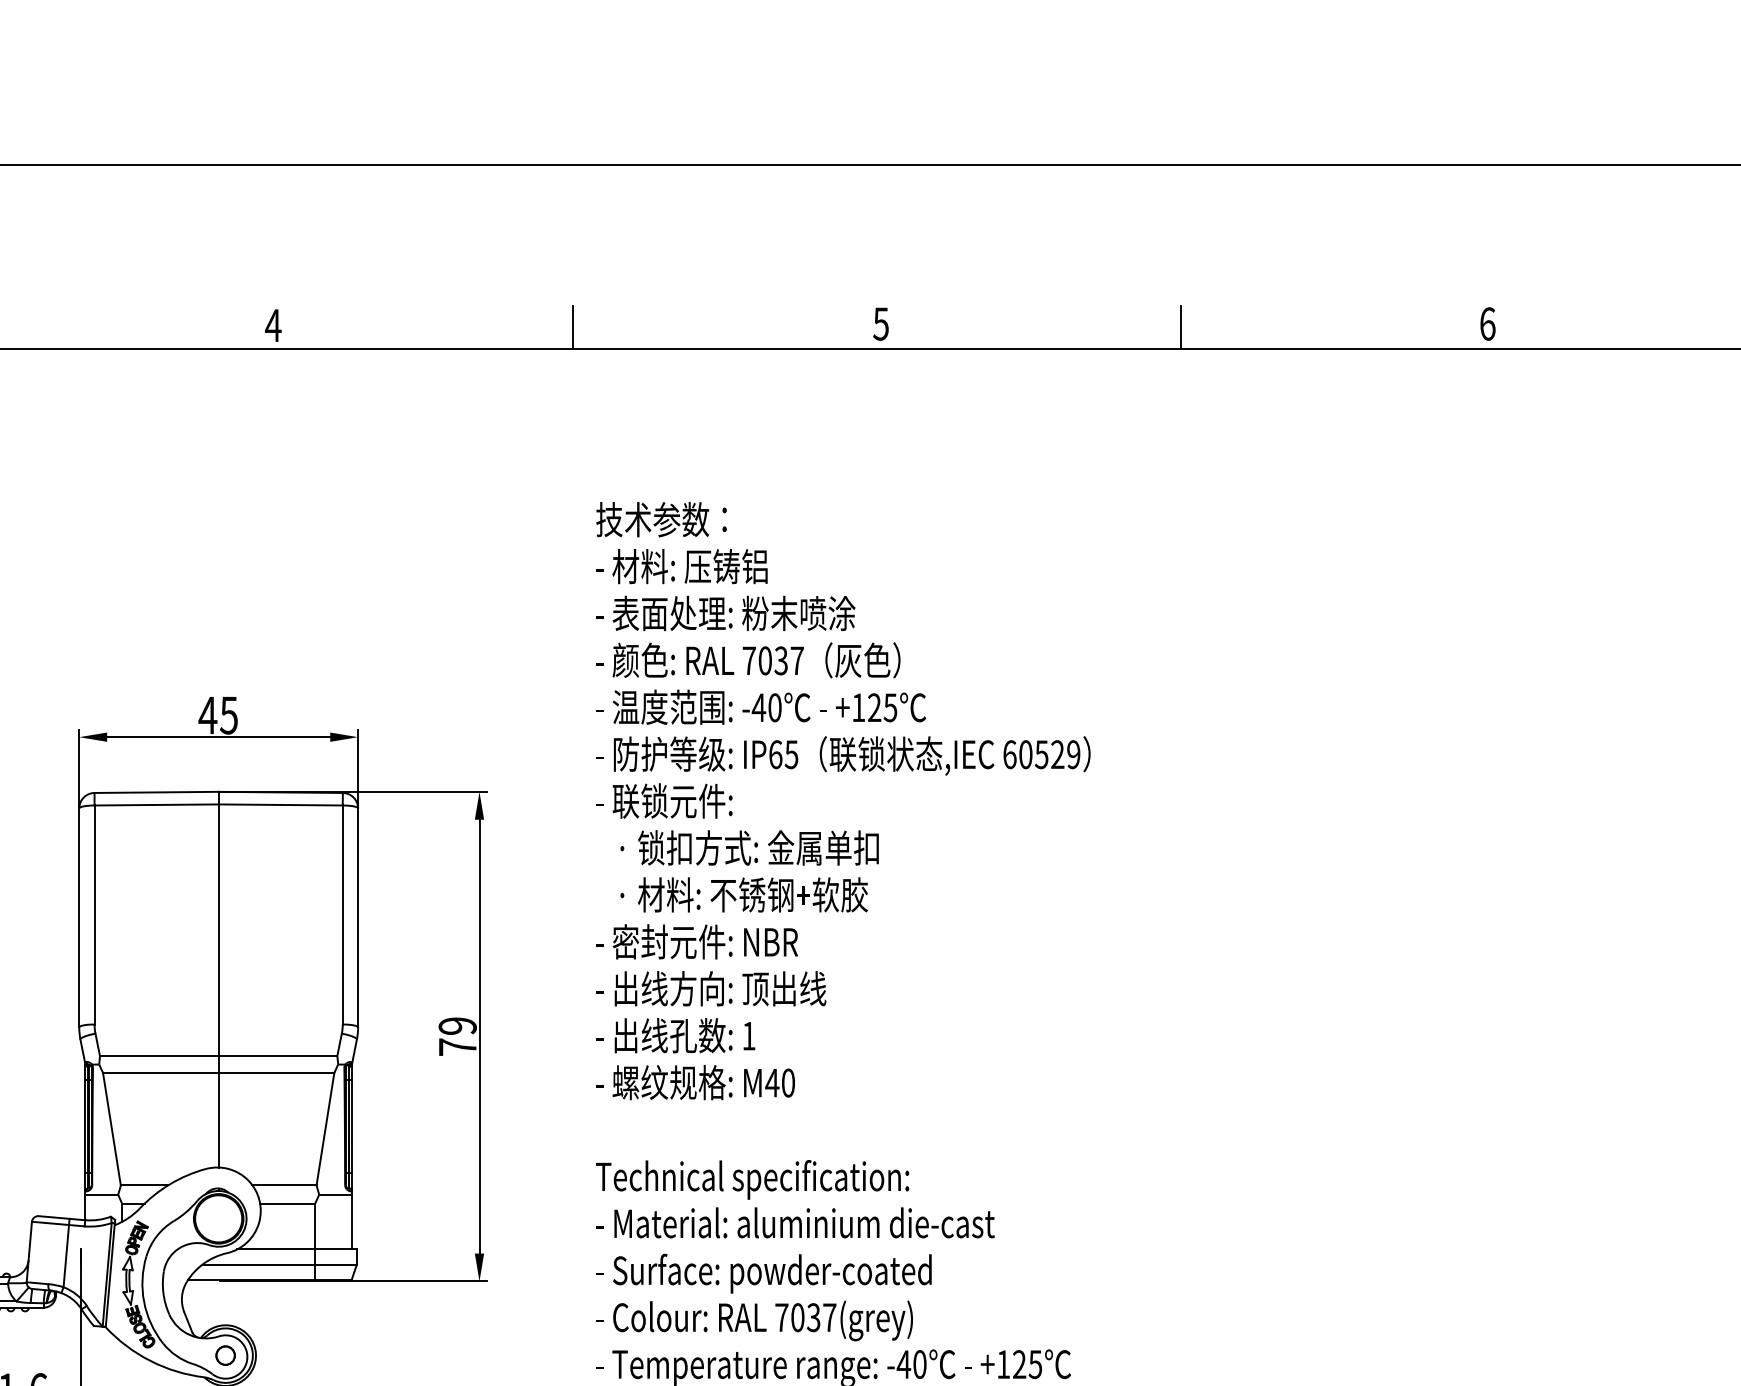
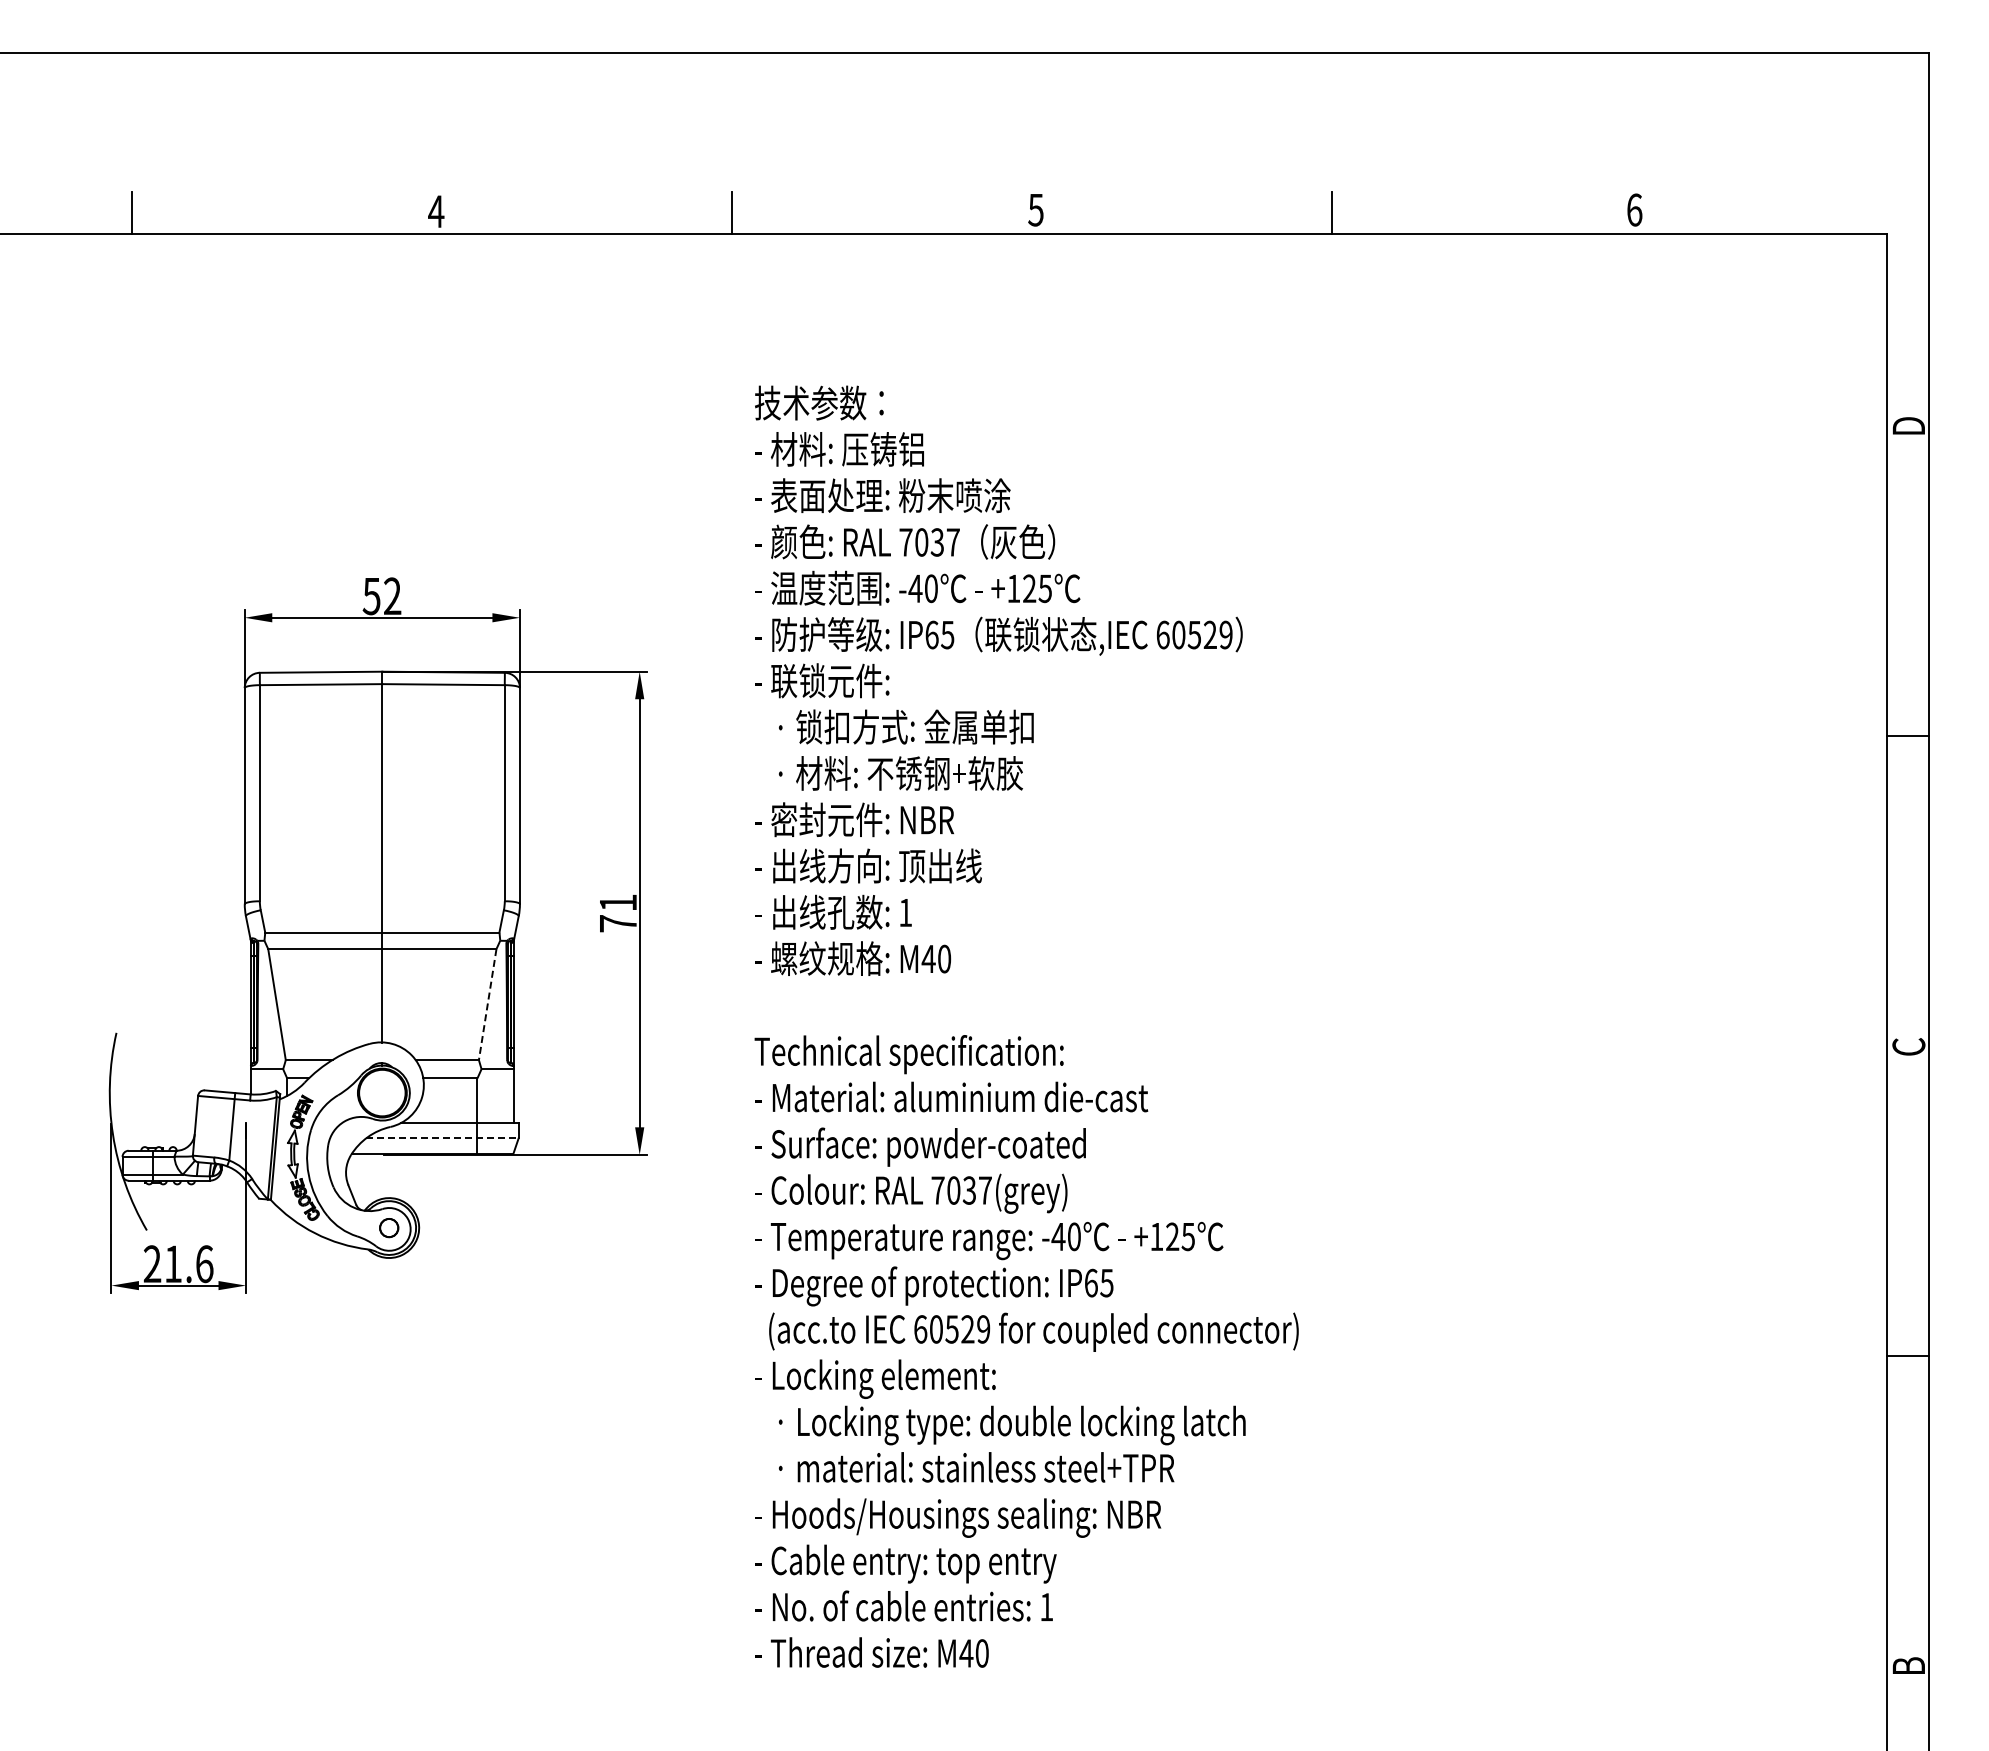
text: (217, 715) -> (381, 596), 45 -> 52
text: (458, 1025) -> (618, 902), 79 -> 71
line: (325, 1130) -> (487, 1005), solid -> dashed
line: (280, 1264) -> (443, 1138), solid -> dashed

